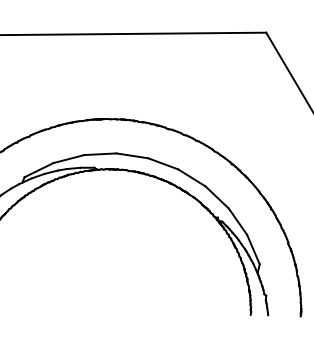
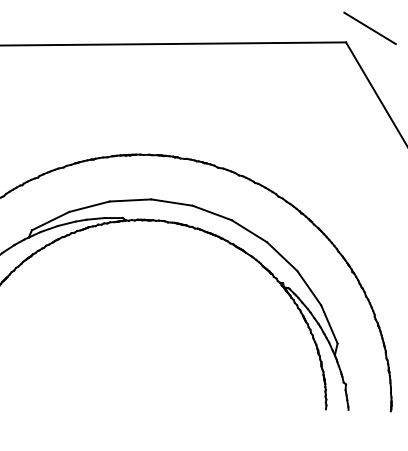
line: (284, 22) -> (369, 28), added

